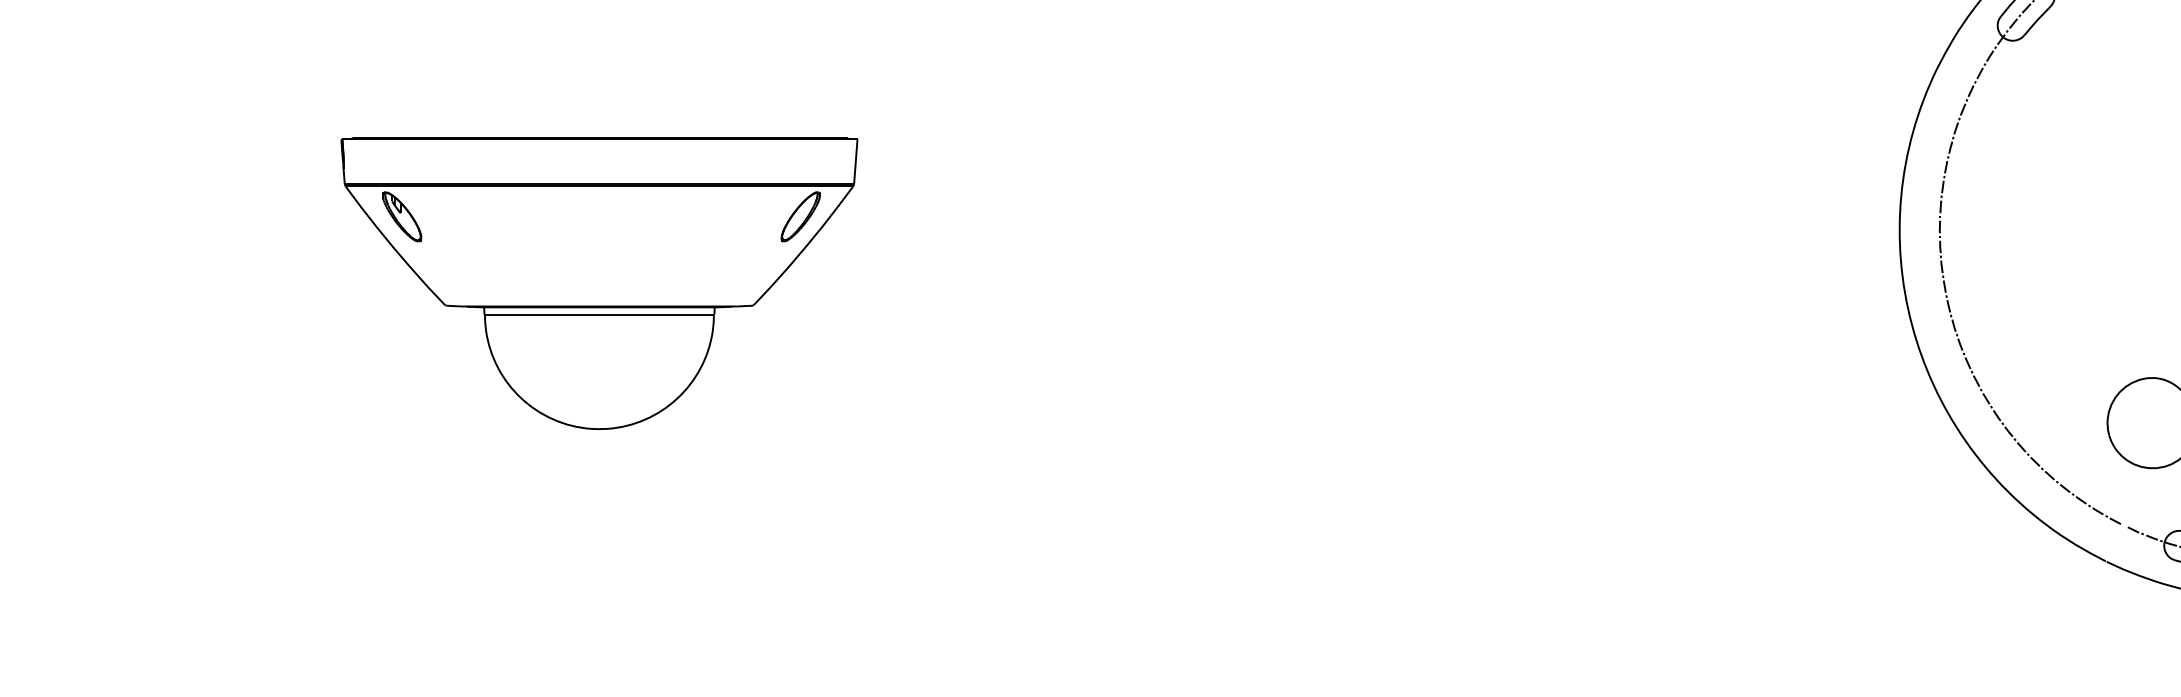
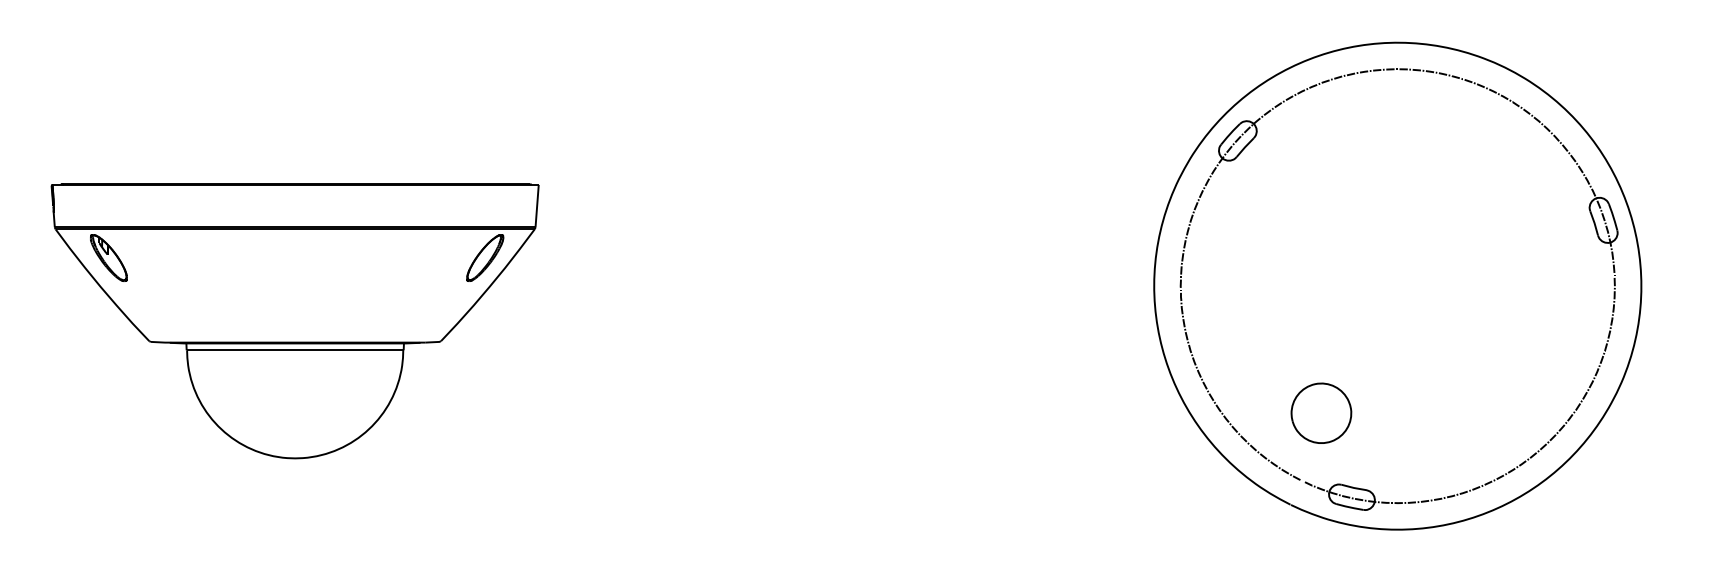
part: (598, 284) -> (294, 321), size x1.43

